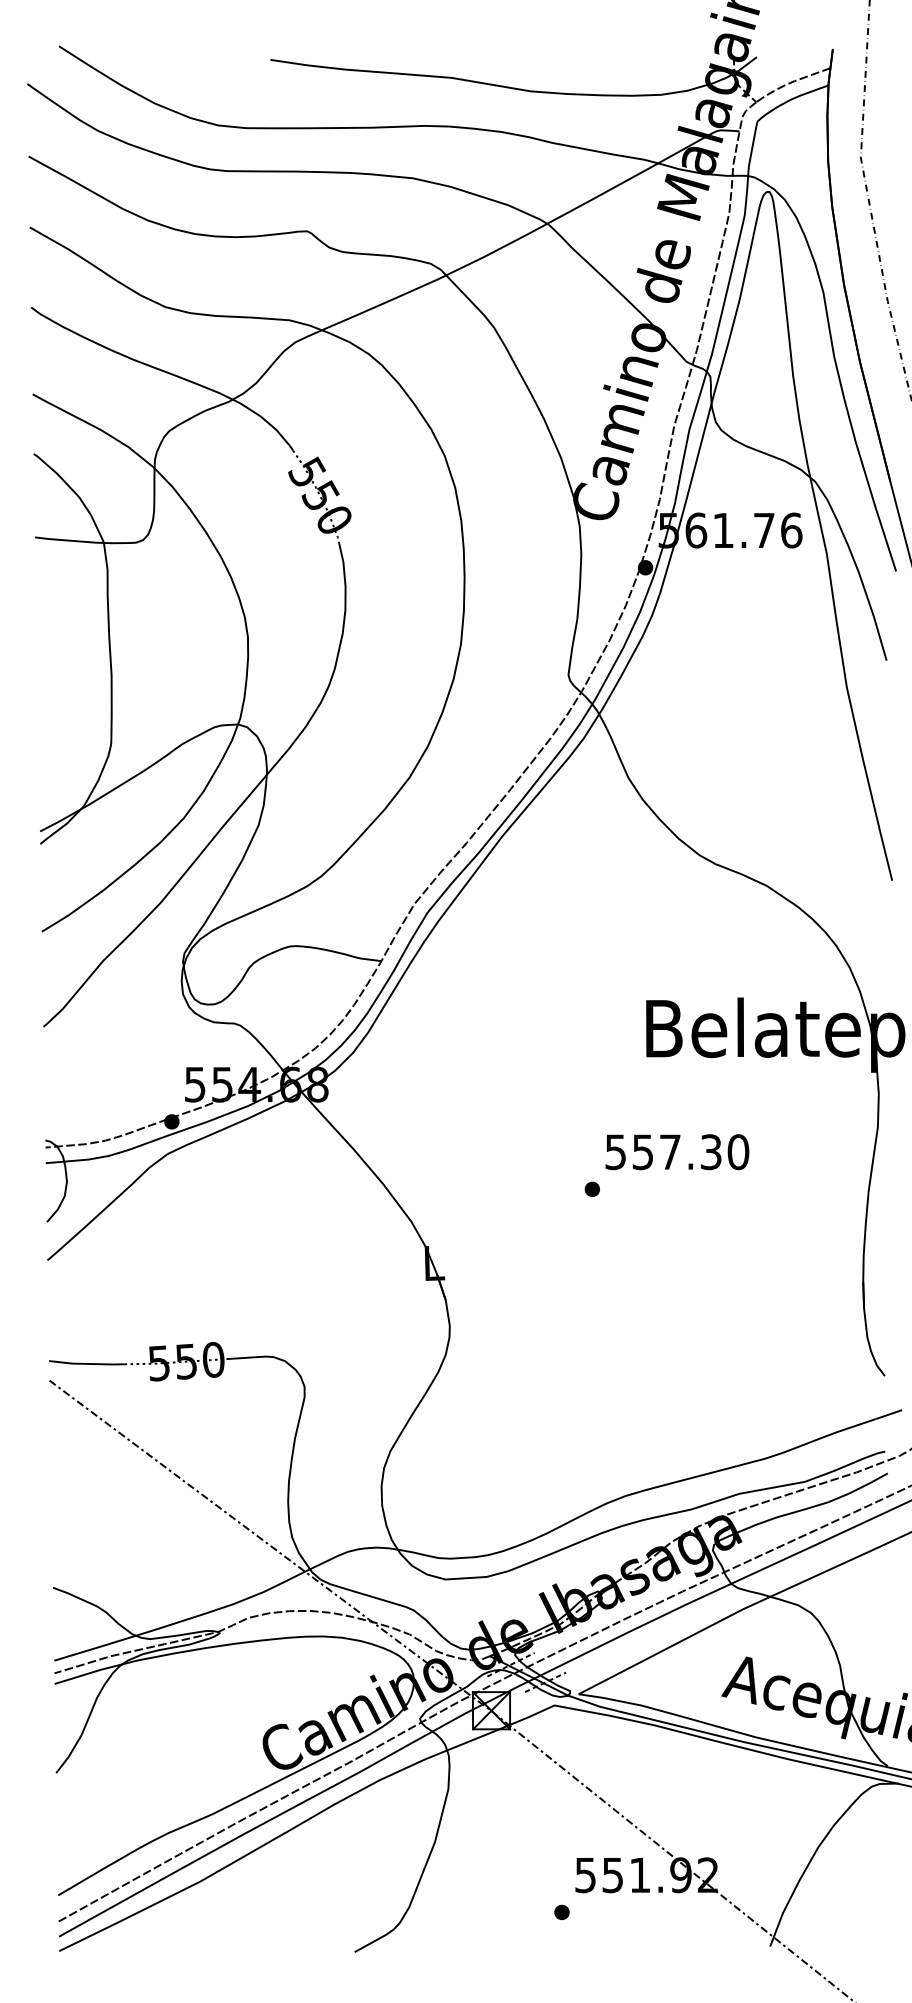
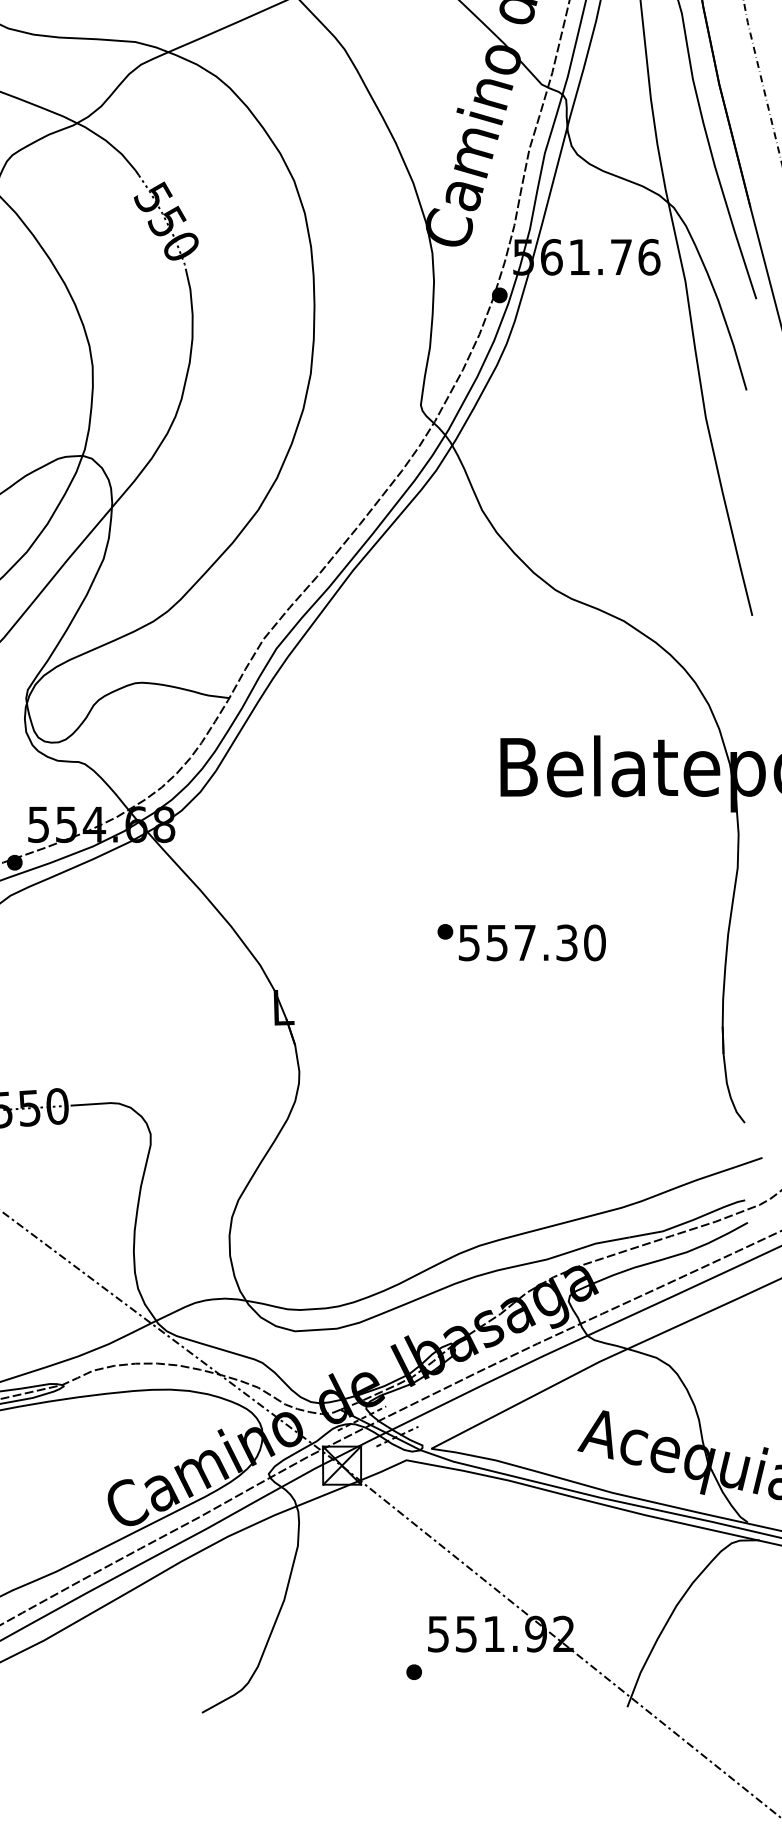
text: (677, 1152) -> (532, 943), moved

